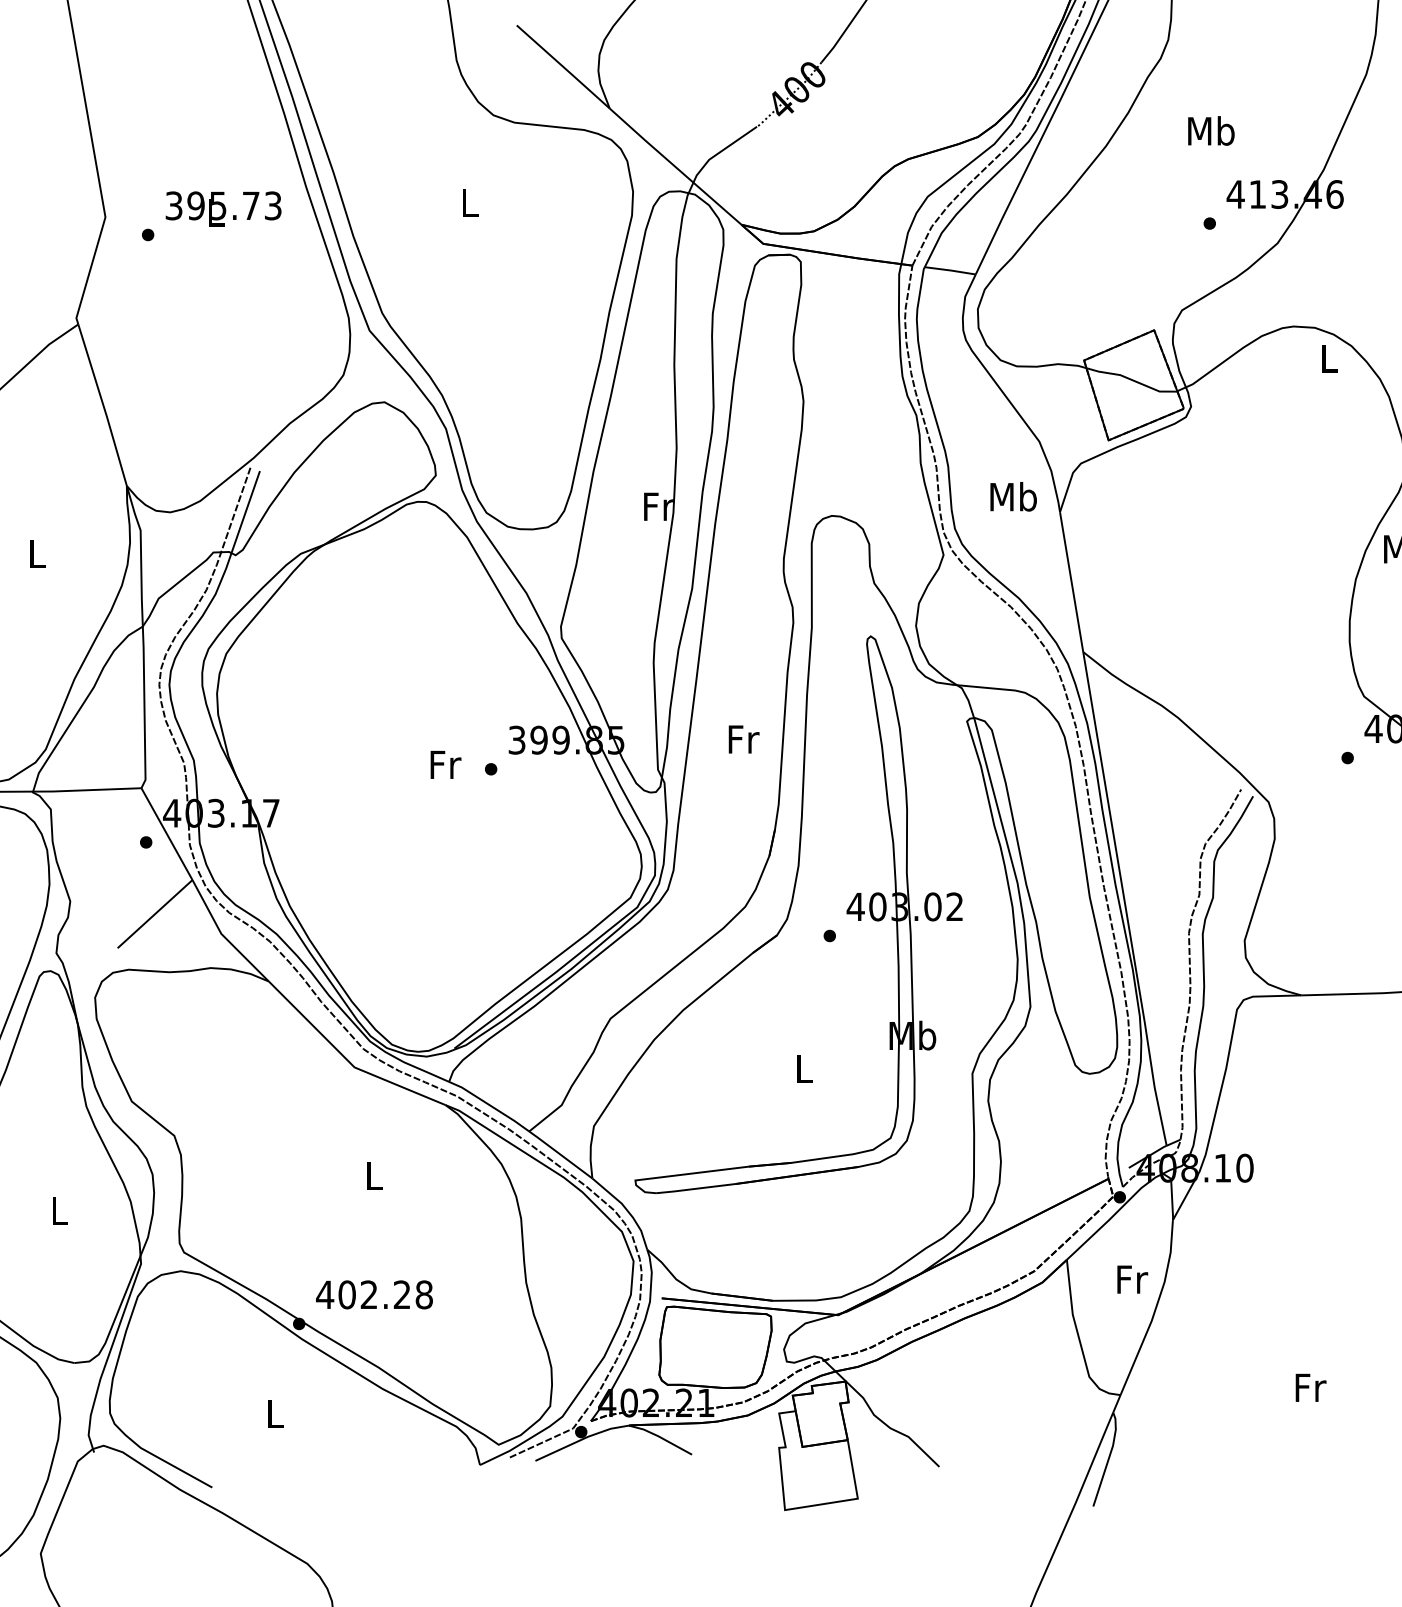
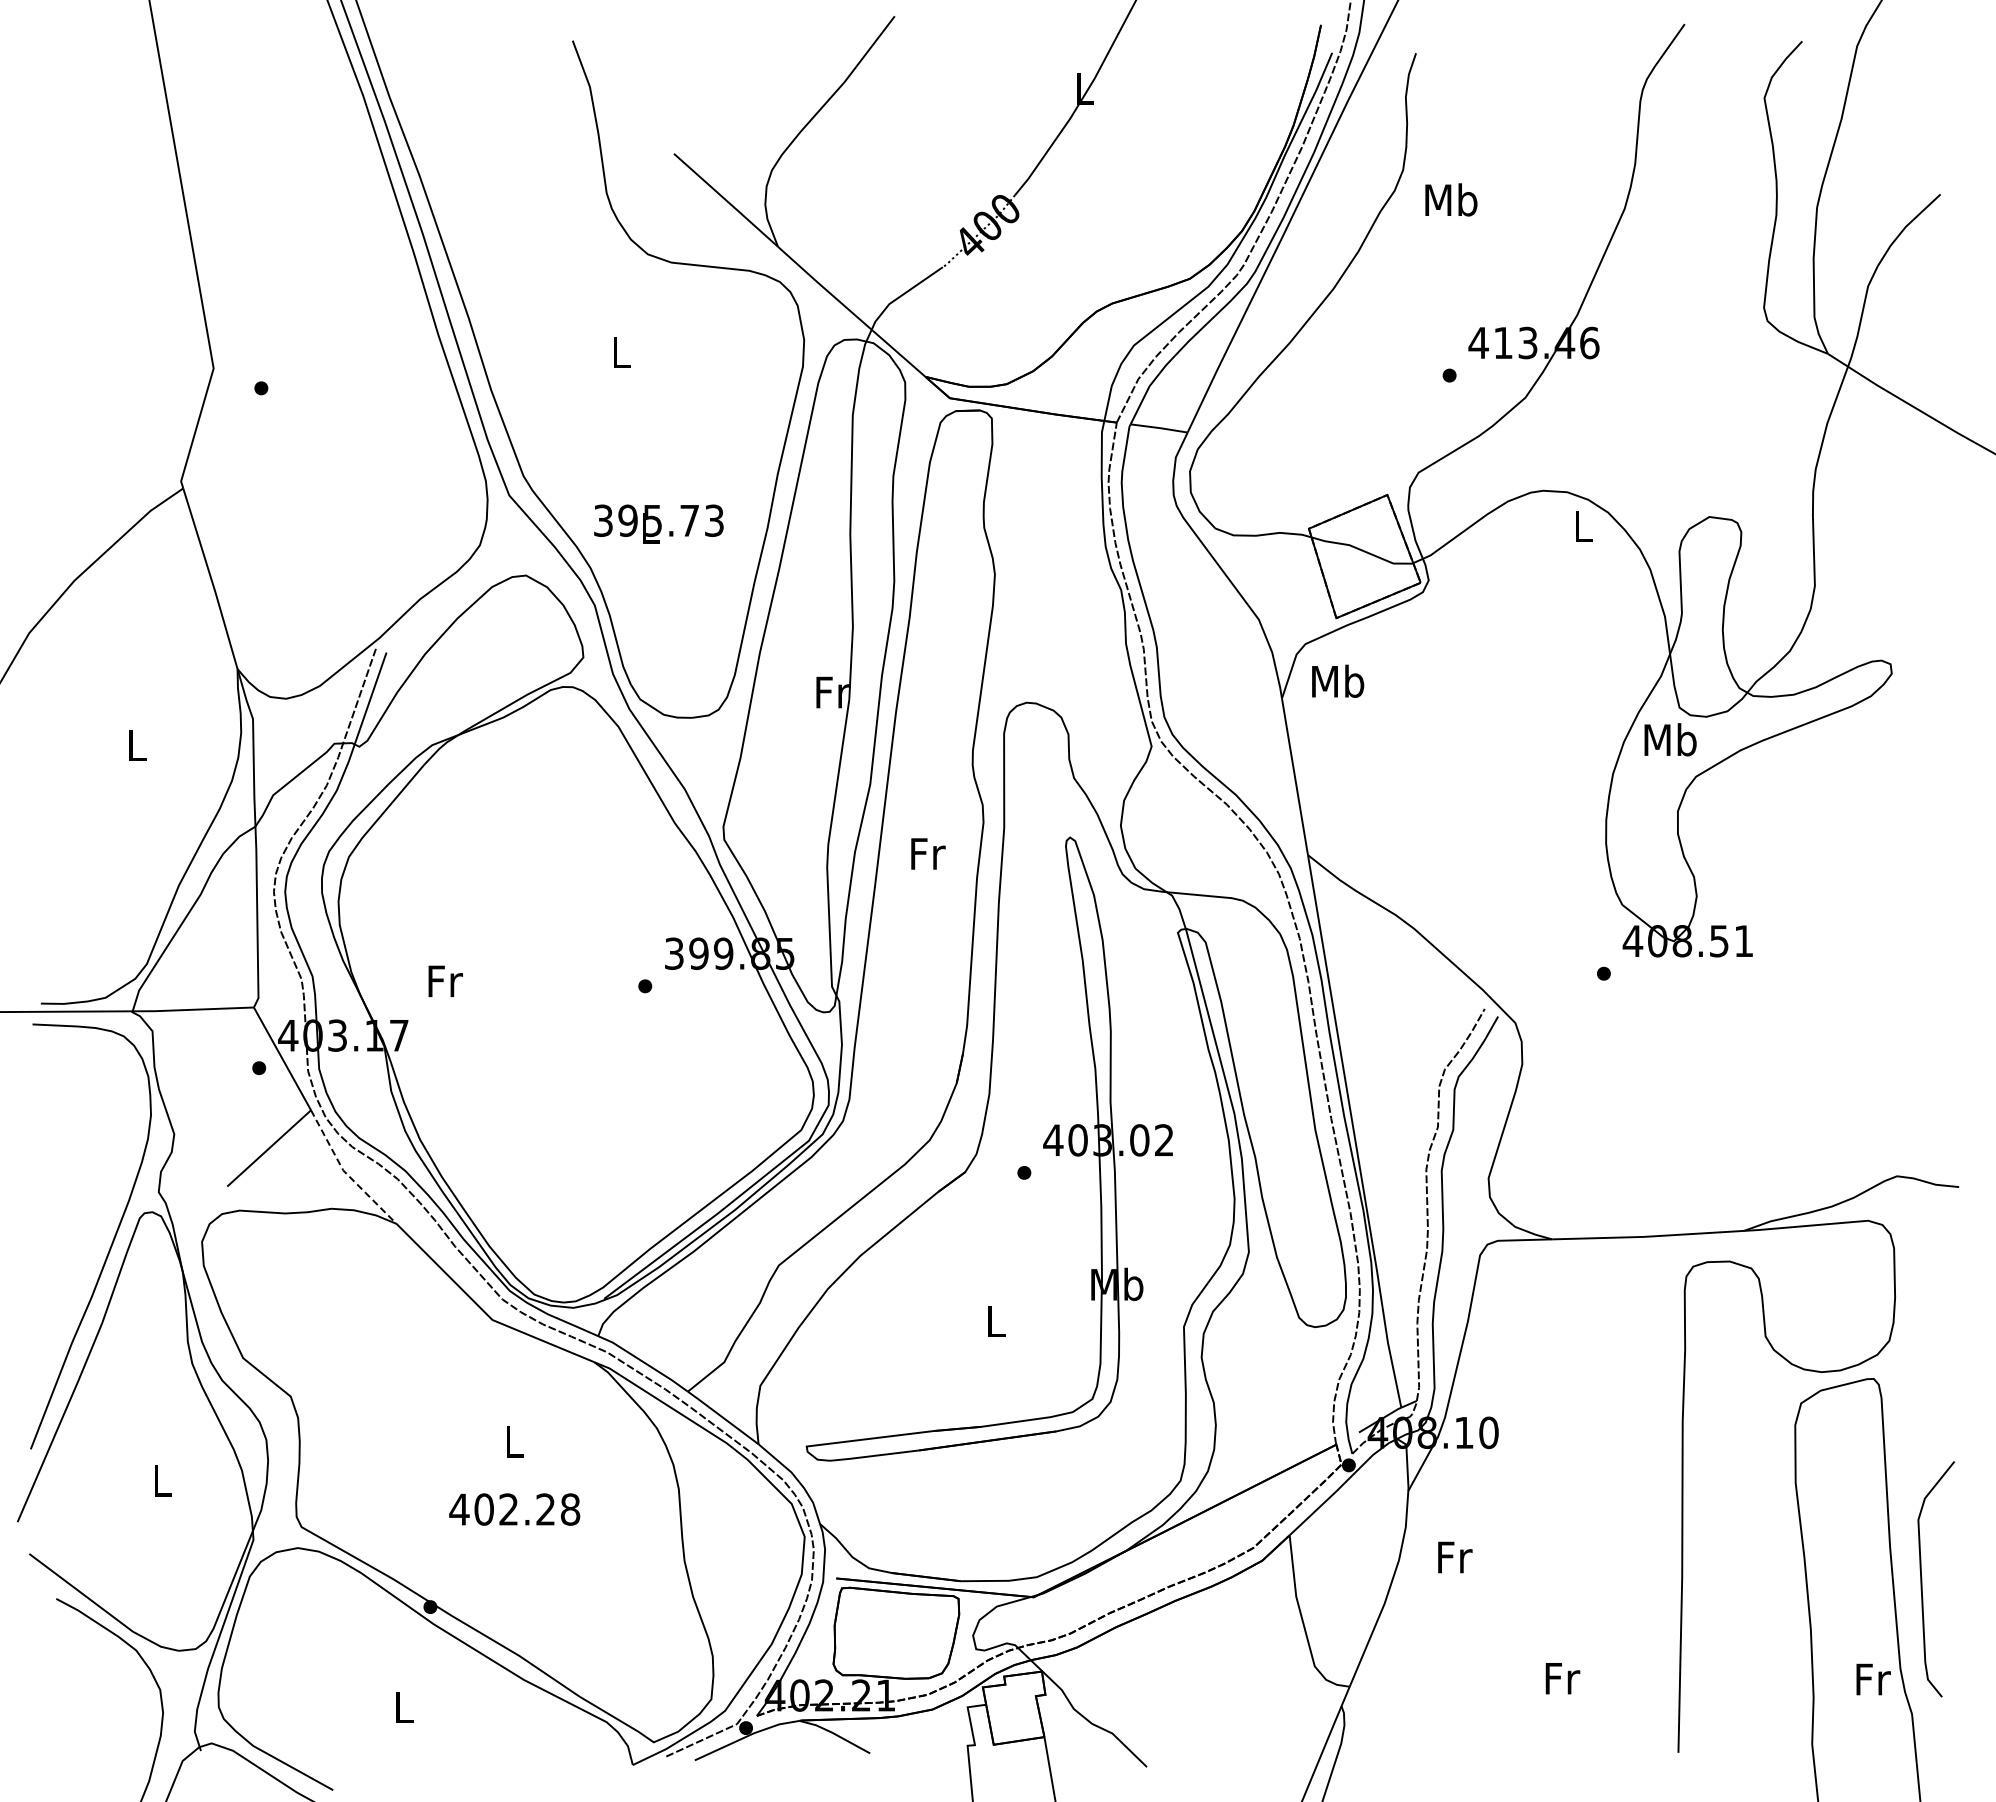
text: (1211, 130) -> (1451, 199), moved
text: (223, 208) -> (658, 523), moved
text: (1014, 496) -> (1338, 680), moved
text: (744, 739) -> (928, 853), moved
text: (445, 764) -> (445, 981), moved
line: (223, 935) -> (345, 1172), solid -> dashed
text: (1132, 1279) -> (1455, 1557), moved
text: (374, 1294) -> (514, 1509), moved

